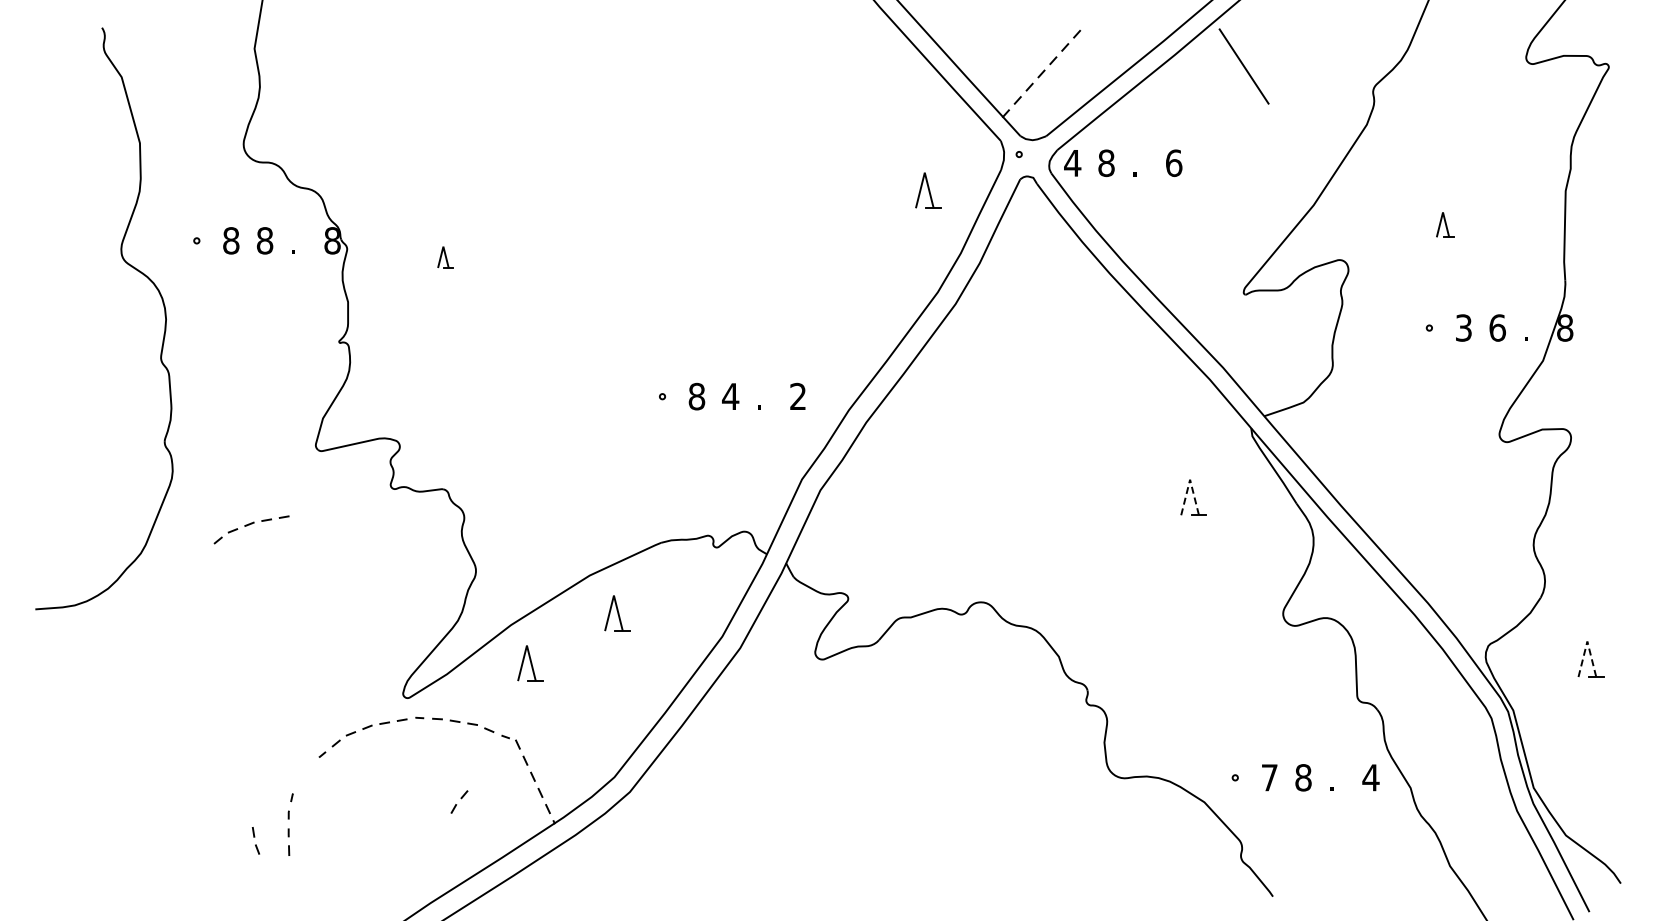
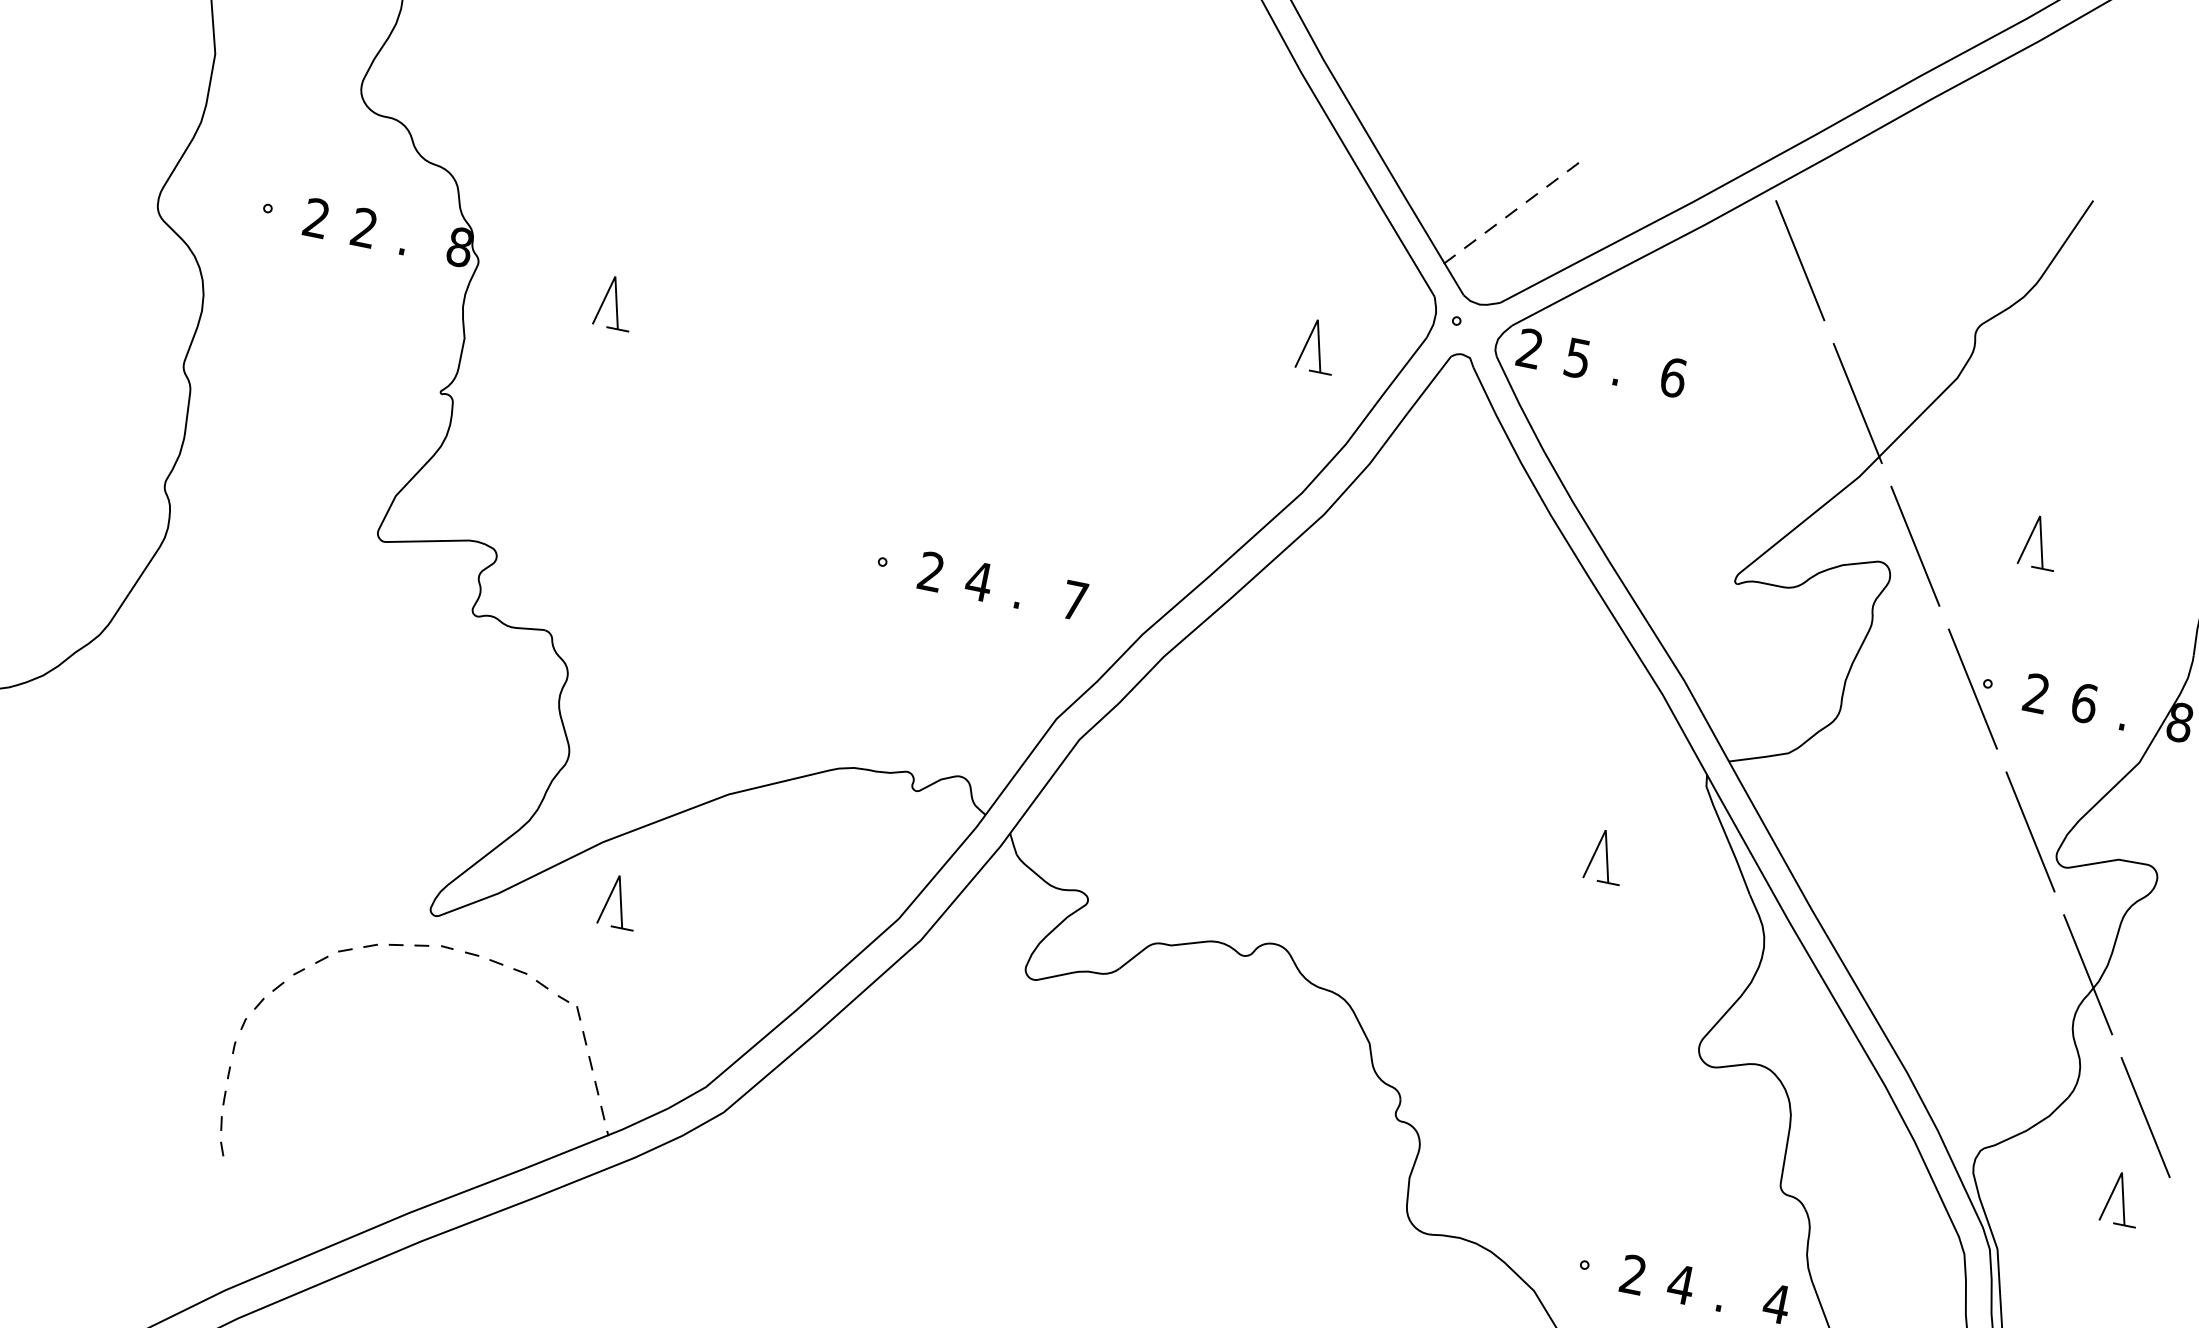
line: (1302, 155) -> (1857, 403), added
text: (1072, 162) -> (1529, 347), 4 -> 2
text: (1106, 163) -> (1577, 358), 8 -> 5
part: (1445, 224) -> (2040, 541), size x1.43
text: (231, 240) -> (317, 217), 8 -> 2
text: (264, 240) -> (363, 227), 8 -> 2
line: (1360, 244) -> (1914, 545), added
part: (445, 257) -> (615, 303), size x1.67
text: (1463, 327) -> (2036, 692), 3 -> 2
line: (1419, 333) -> (1972, 688), added
text: (797, 395) -> (1074, 598), 2 -> 7
text: (696, 396) -> (930, 571), 8 -> 2
line: (1478, 422) -> (2030, 831), added
line: (1190, 479) -> (1606, 829), dashed -> solid
line: (1536, 511) -> (2087, 974), added
part: (251, 529) -> (262, 632), removed
line: (1595, 600) -> (2145, 1116), added
part: (617, 613) -> (757, 856), removed
line: (1587, 641) -> (2122, 1172), dashed -> solid
text: (1269, 777) -> (1633, 1274), 7 -> 2
text: (1303, 777) -> (1681, 1284), 8 -> 4
part: (459, 801) -> (269, 994), moved
part: (255, 840) -> (221, 1135), moved

